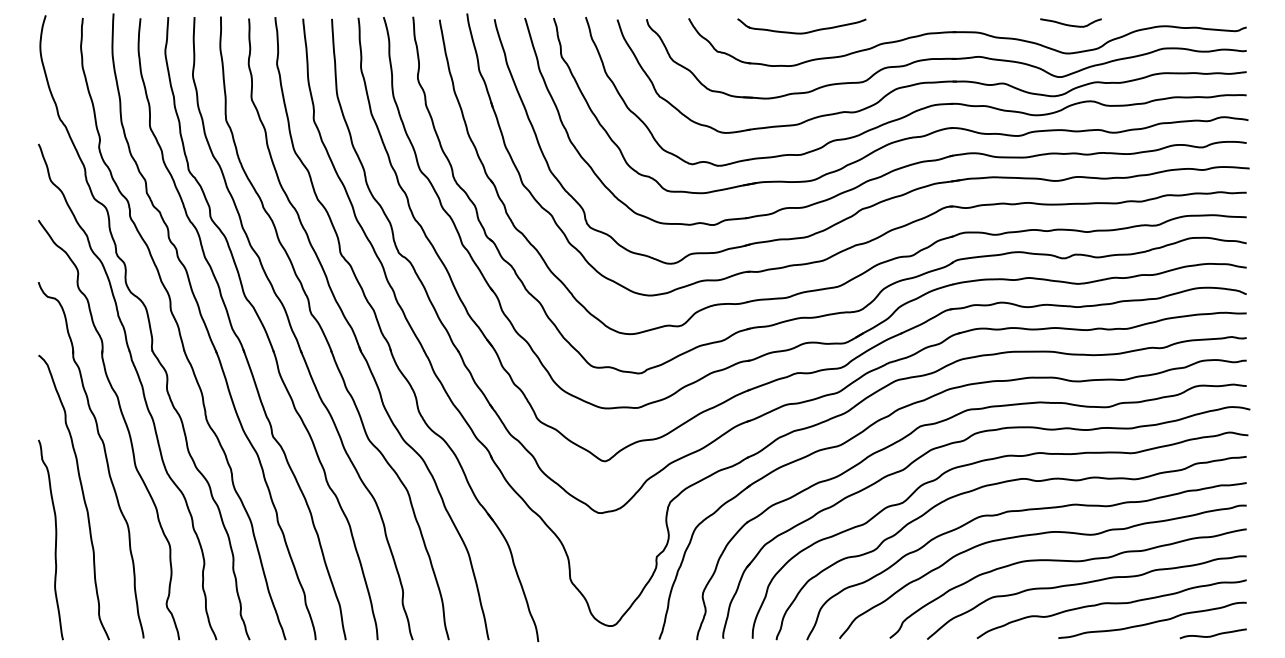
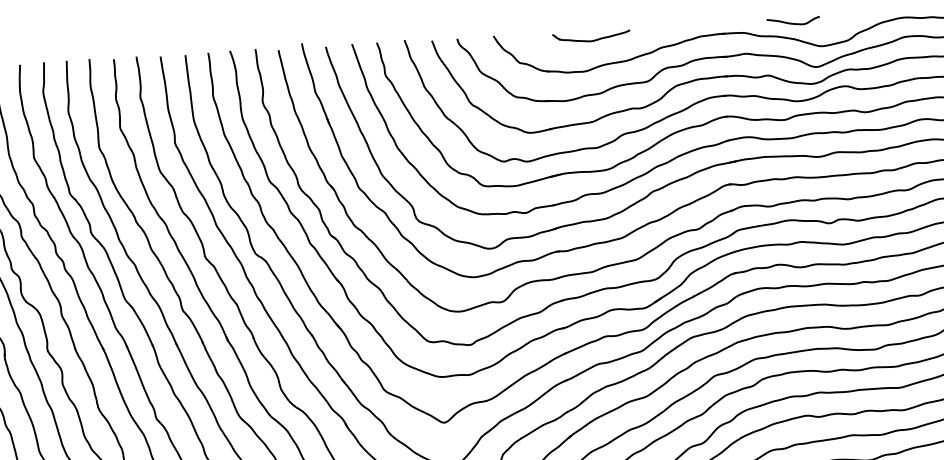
curve: (1070, 24) -> (793, 22), moved
part: (801, 26) -> (591, 36), size x0.7

